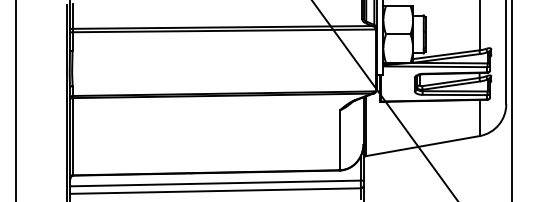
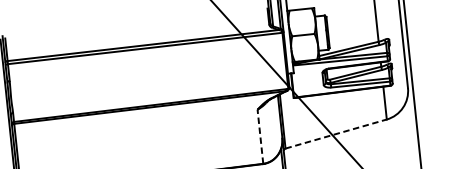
line: (339, 140) -> (260, 136), solid -> dashed
line: (422, 146) -> (336, 134), solid -> dashed

